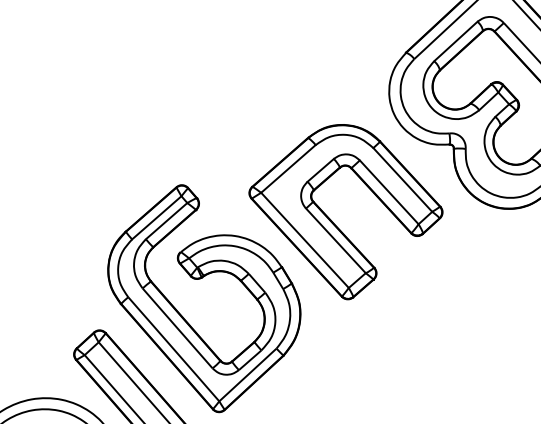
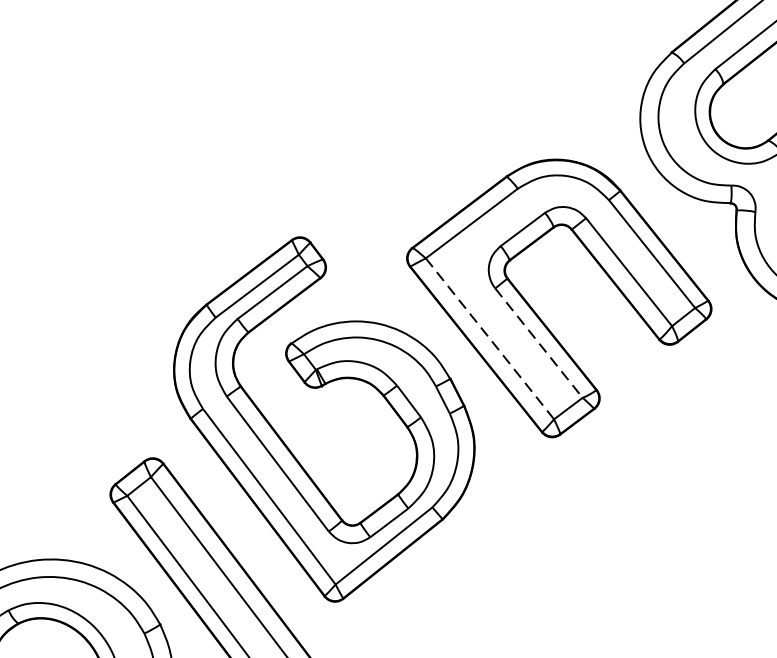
line: (305, 240) -> (490, 339), solid -> dashed
line: (336, 241) -> (539, 344), solid -> dashed

